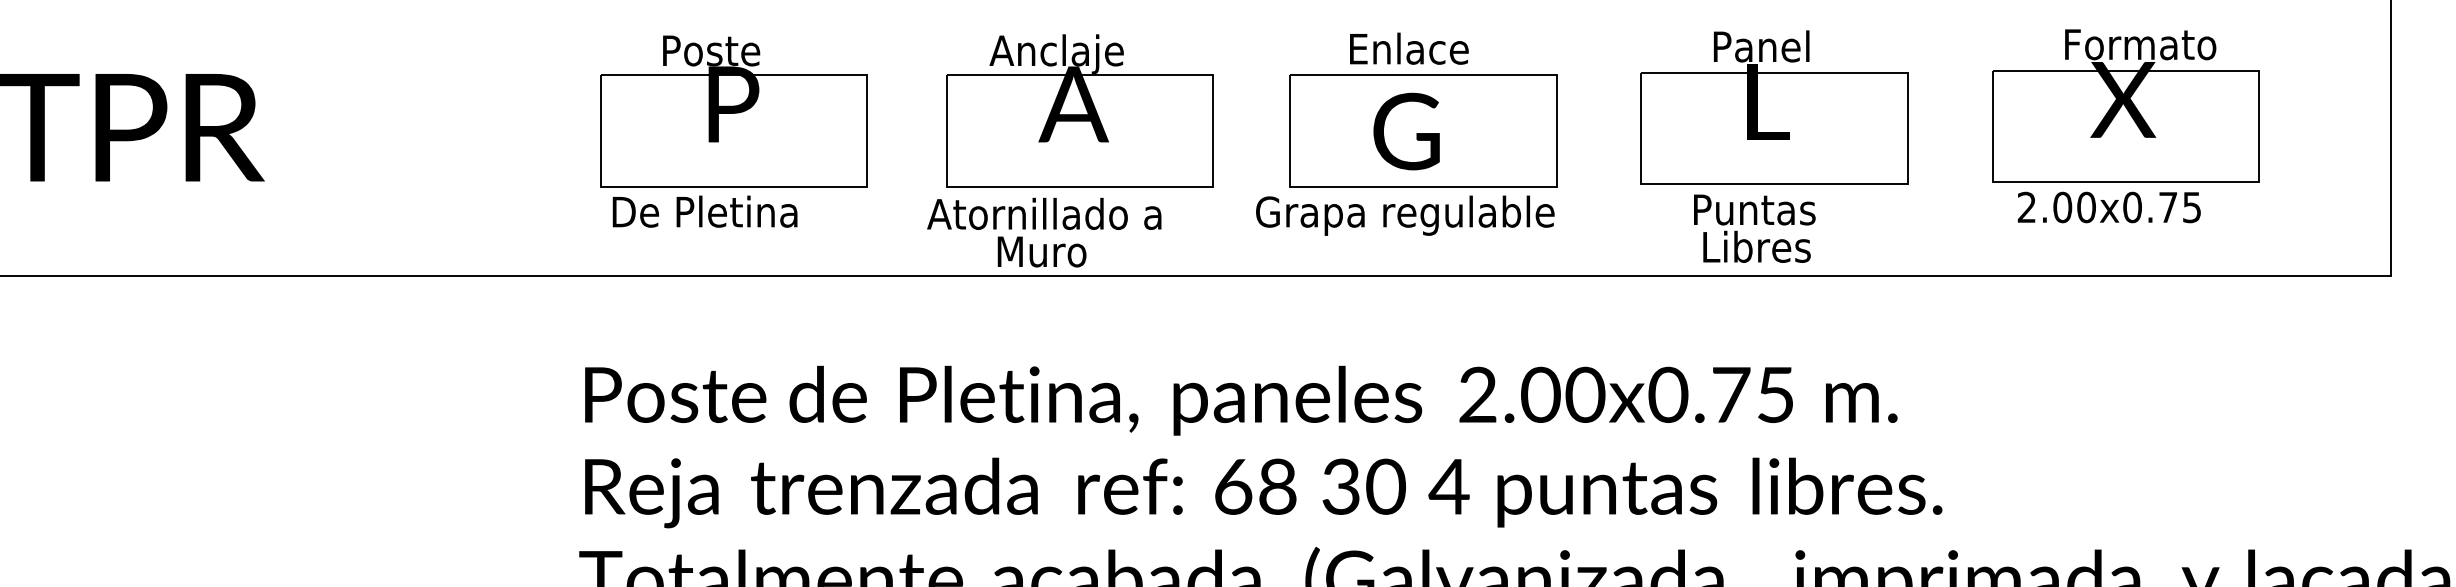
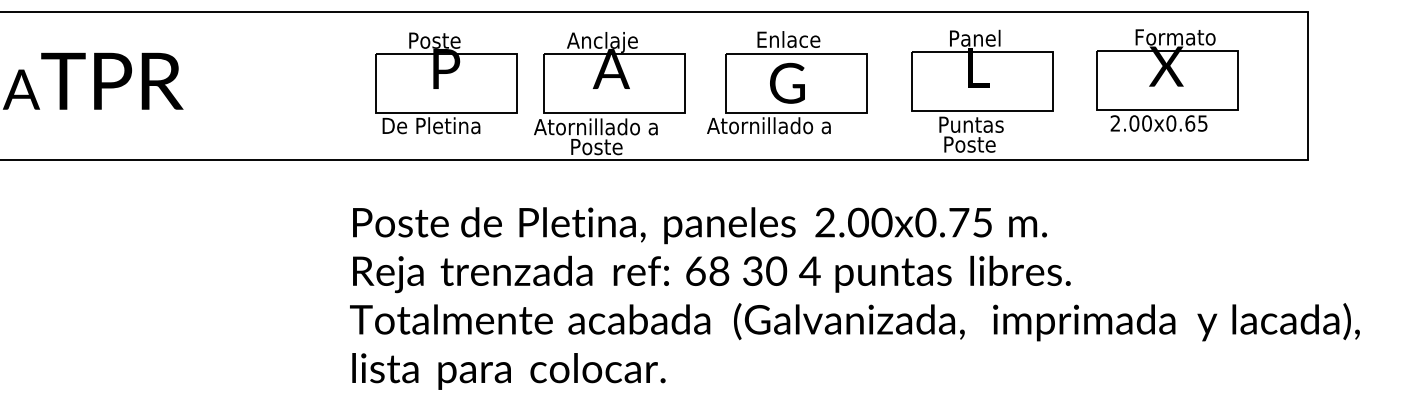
part: (733, 131) -> (446, 83), moved
text: (2168, 207) -> (1190, 123), 2.00x0.75 -> 2.00x0.65
text: (1404, 215) -> (786, 127), Grapa regulable -> Atornillado a
text: (1758, 245) -> (973, 143), Libres -> Poste
text: (1047, 252) -> (597, 147), Muro -> Poste

